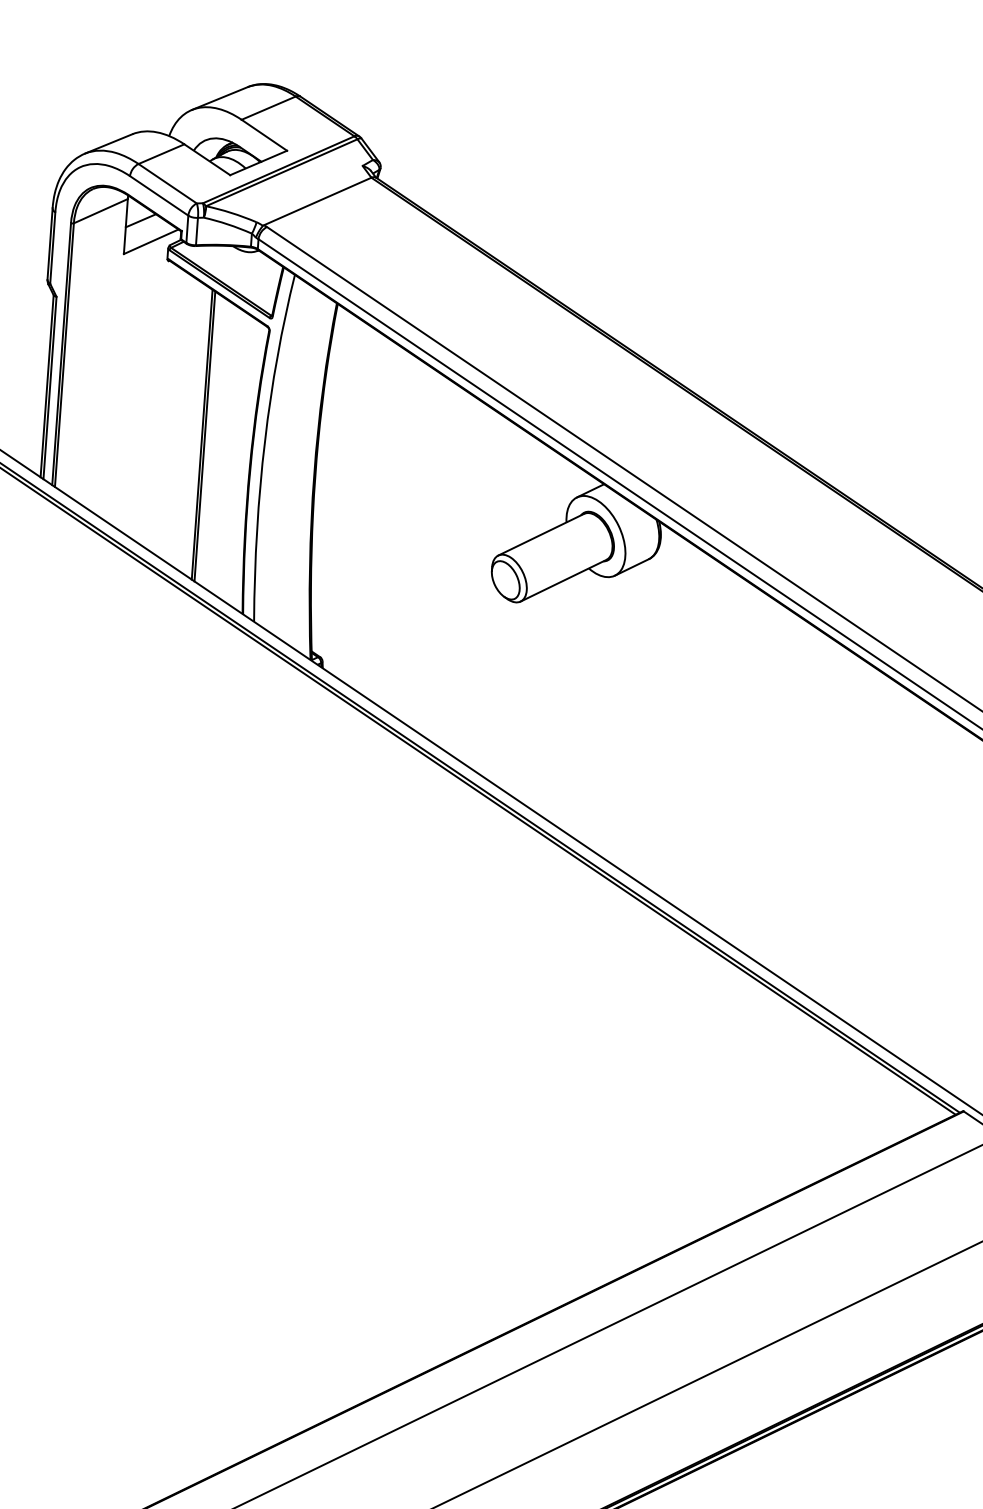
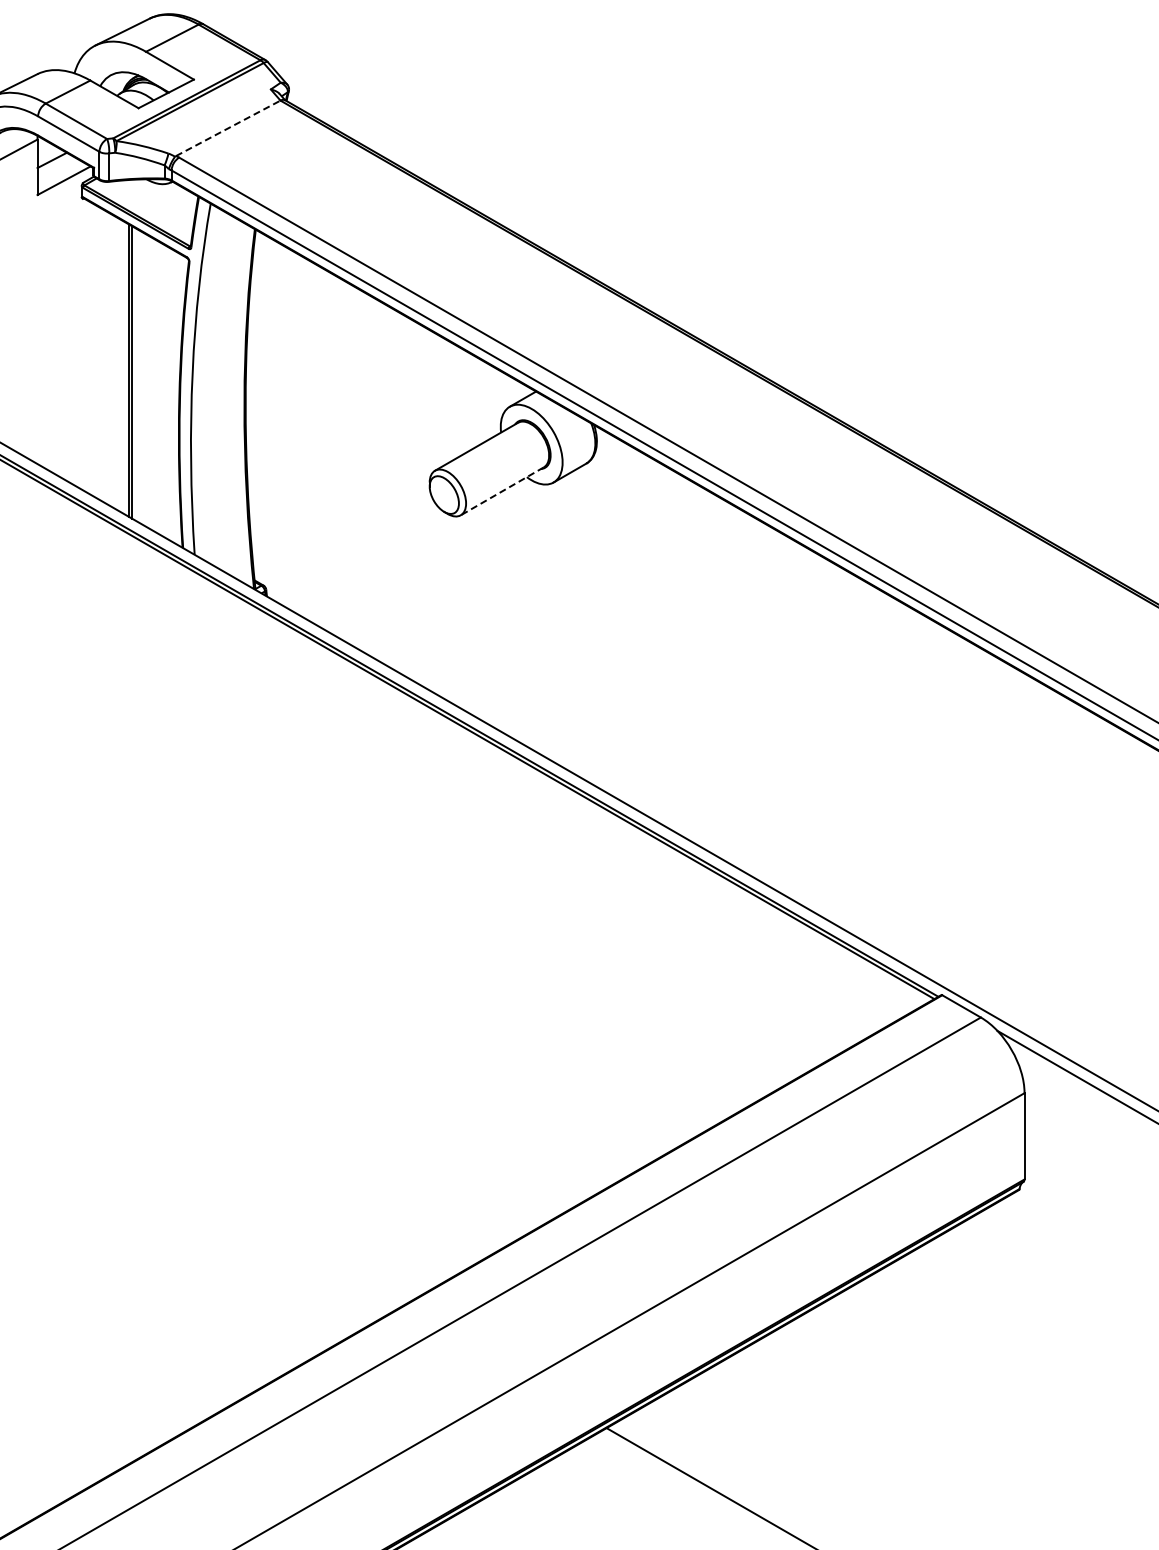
line: (317, 201) -> (228, 128), solid -> dashed
line: (563, 580) -> (502, 491), solid -> dashed

